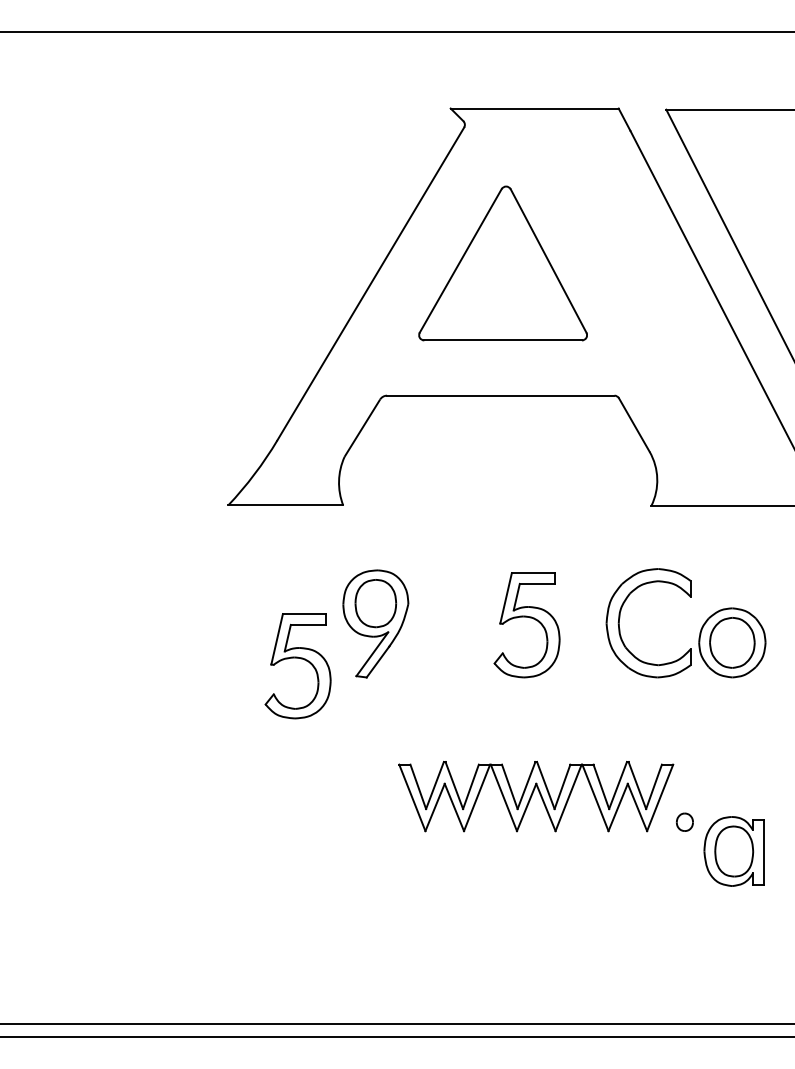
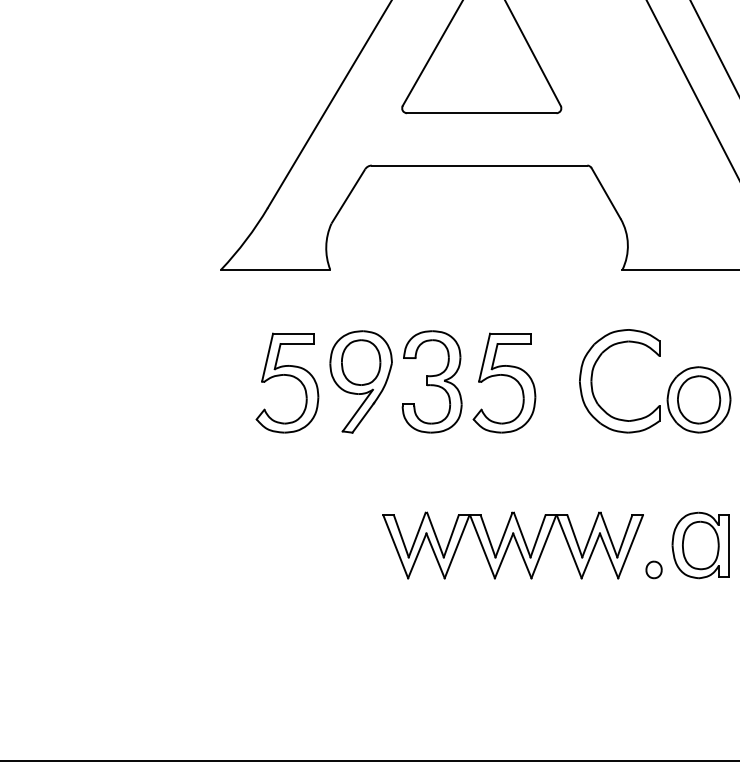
part: (450, 623) -> (431, 381), added
part: (297, 658) -> (286, 375), moved
part: (733, 851) -> (700, 545), moved

